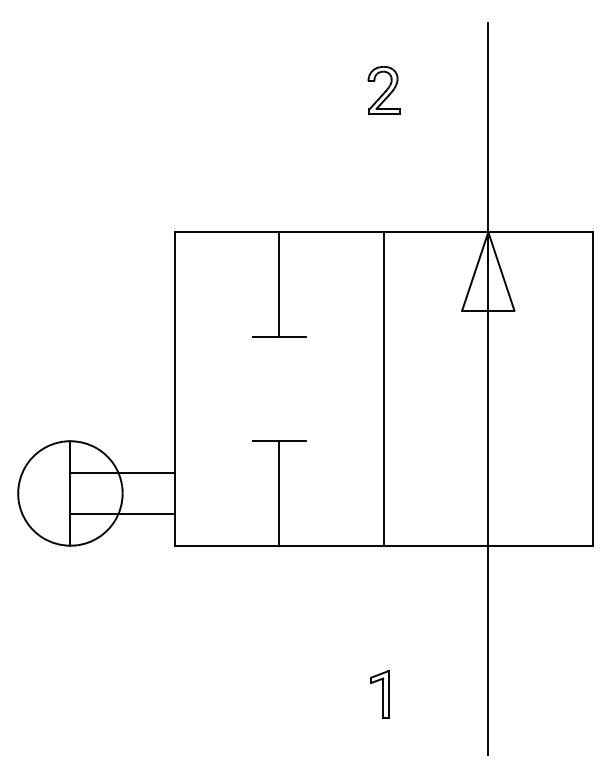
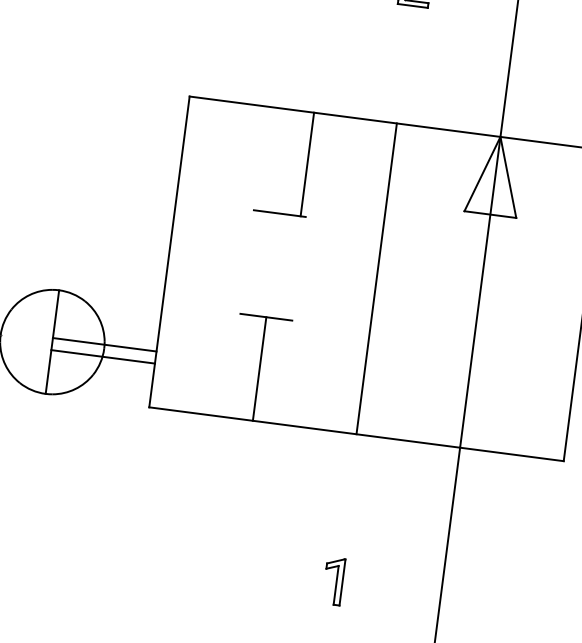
line: (279, 284) -> (307, 164), moved
line: (122, 472) -> (103, 356), moved
line: (122, 514) -> (104, 344), moved

